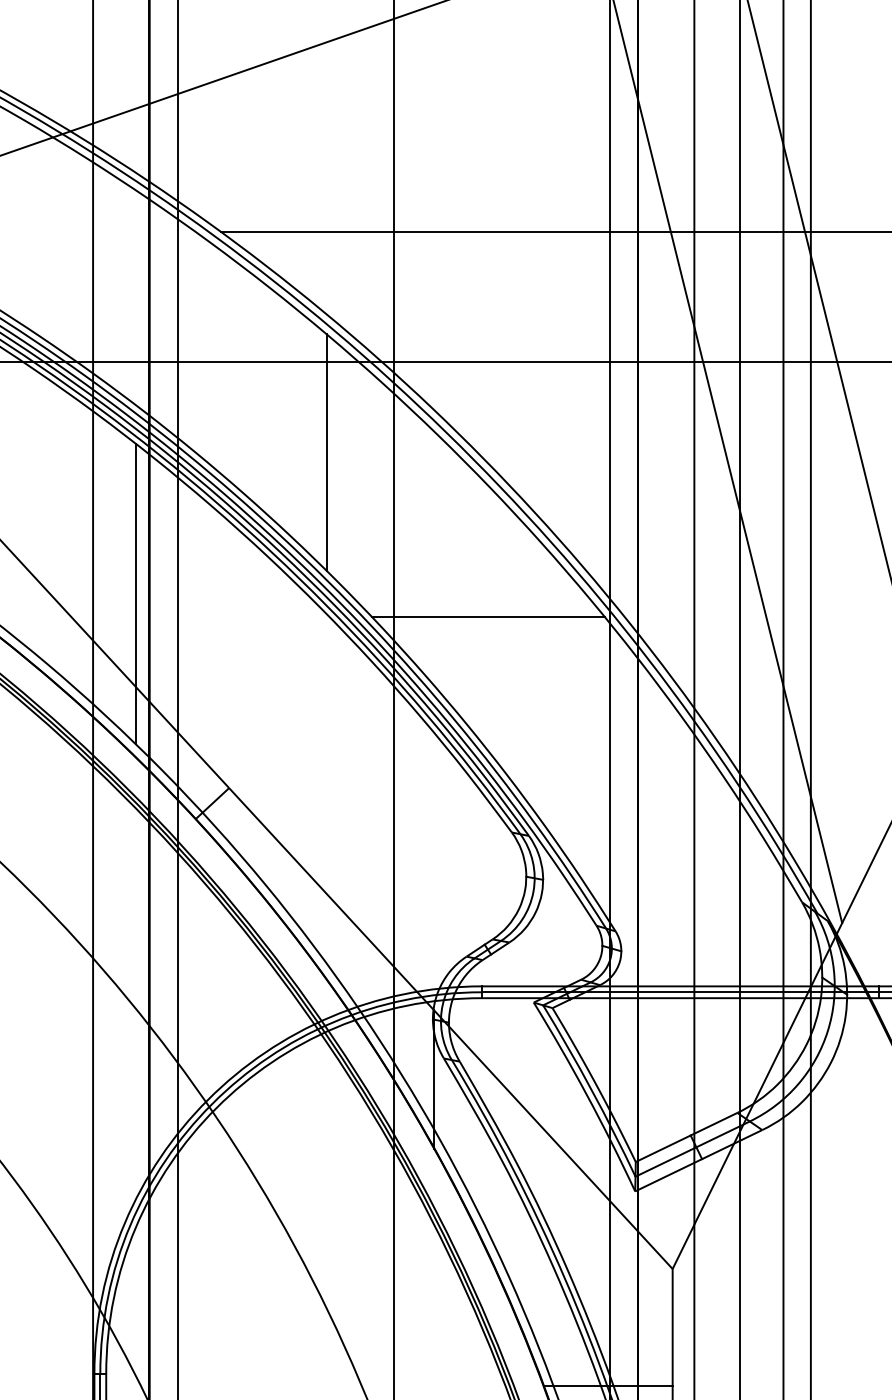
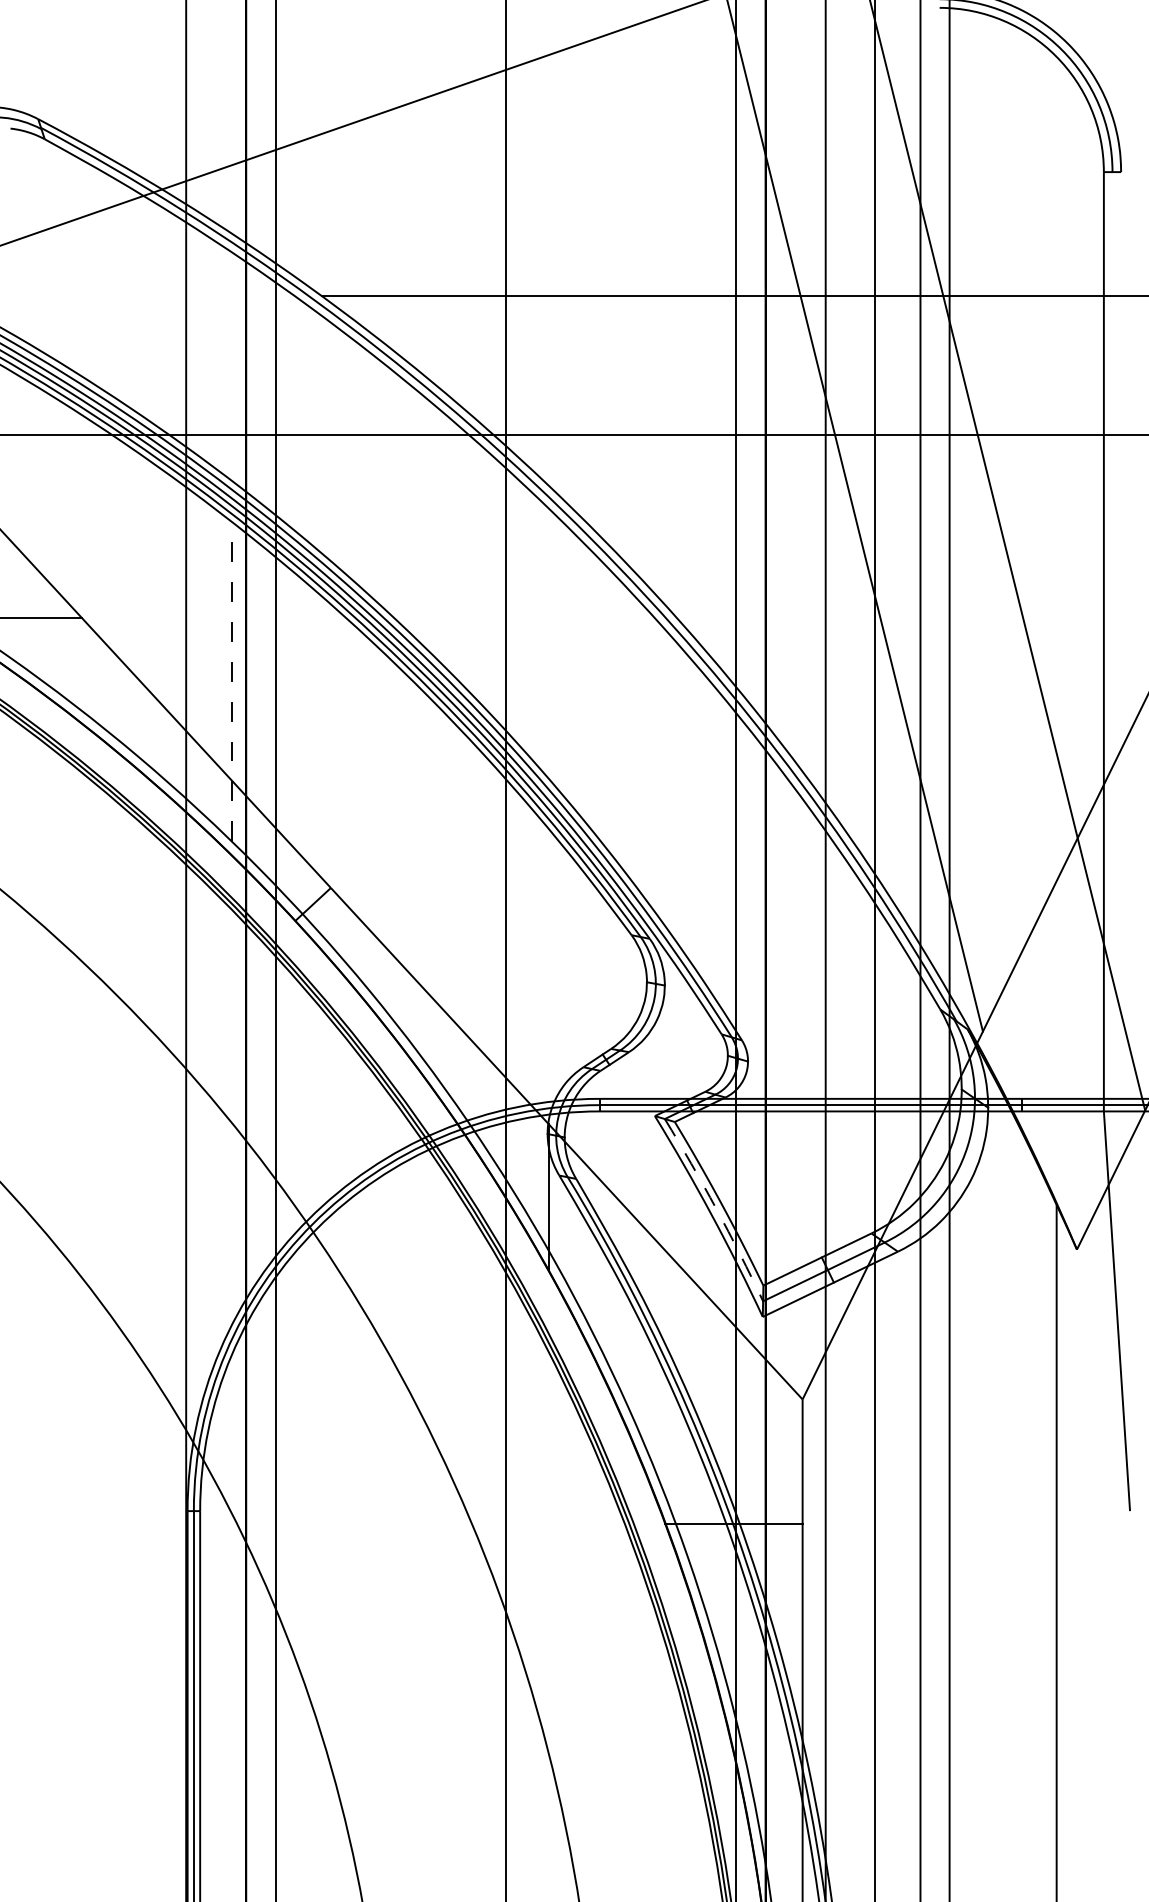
line: (326, 452) -> (434, 530), removed
line: (135, 593) -> (231, 681), solid -> dashed
line: (488, 617) -> (606, 706), removed
arc: (591, 1089) -> (716, 1208), solid -> dashed

